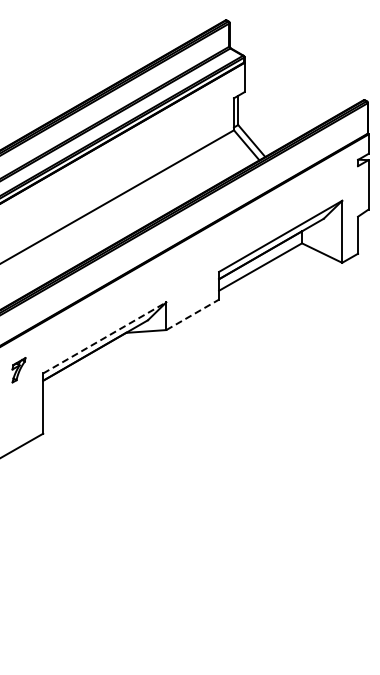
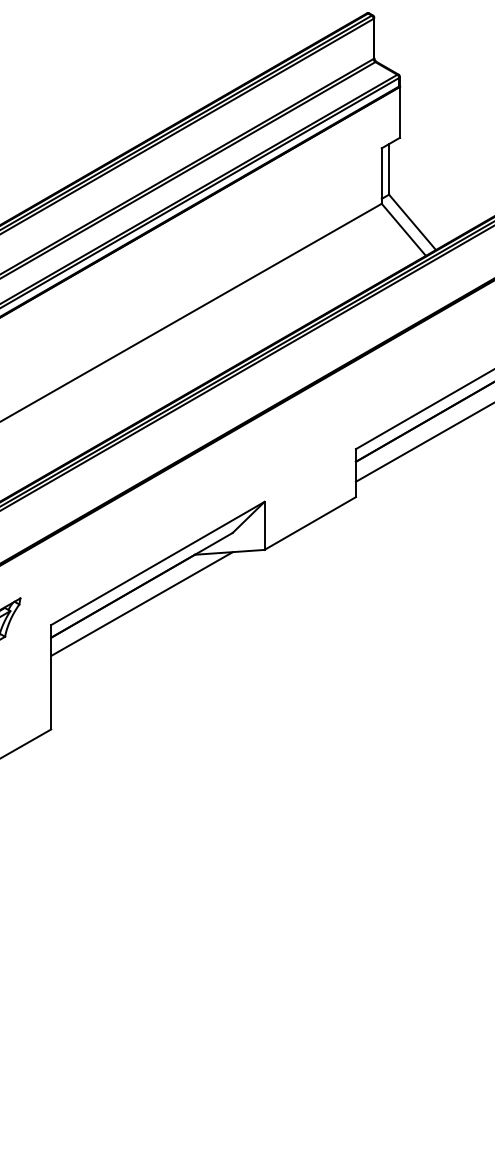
line: (193, 314) -> (311, 522), dashed -> solid
line: (105, 337) -> (159, 562), dashed -> solid
line: (95, 361) -> (141, 604), added

